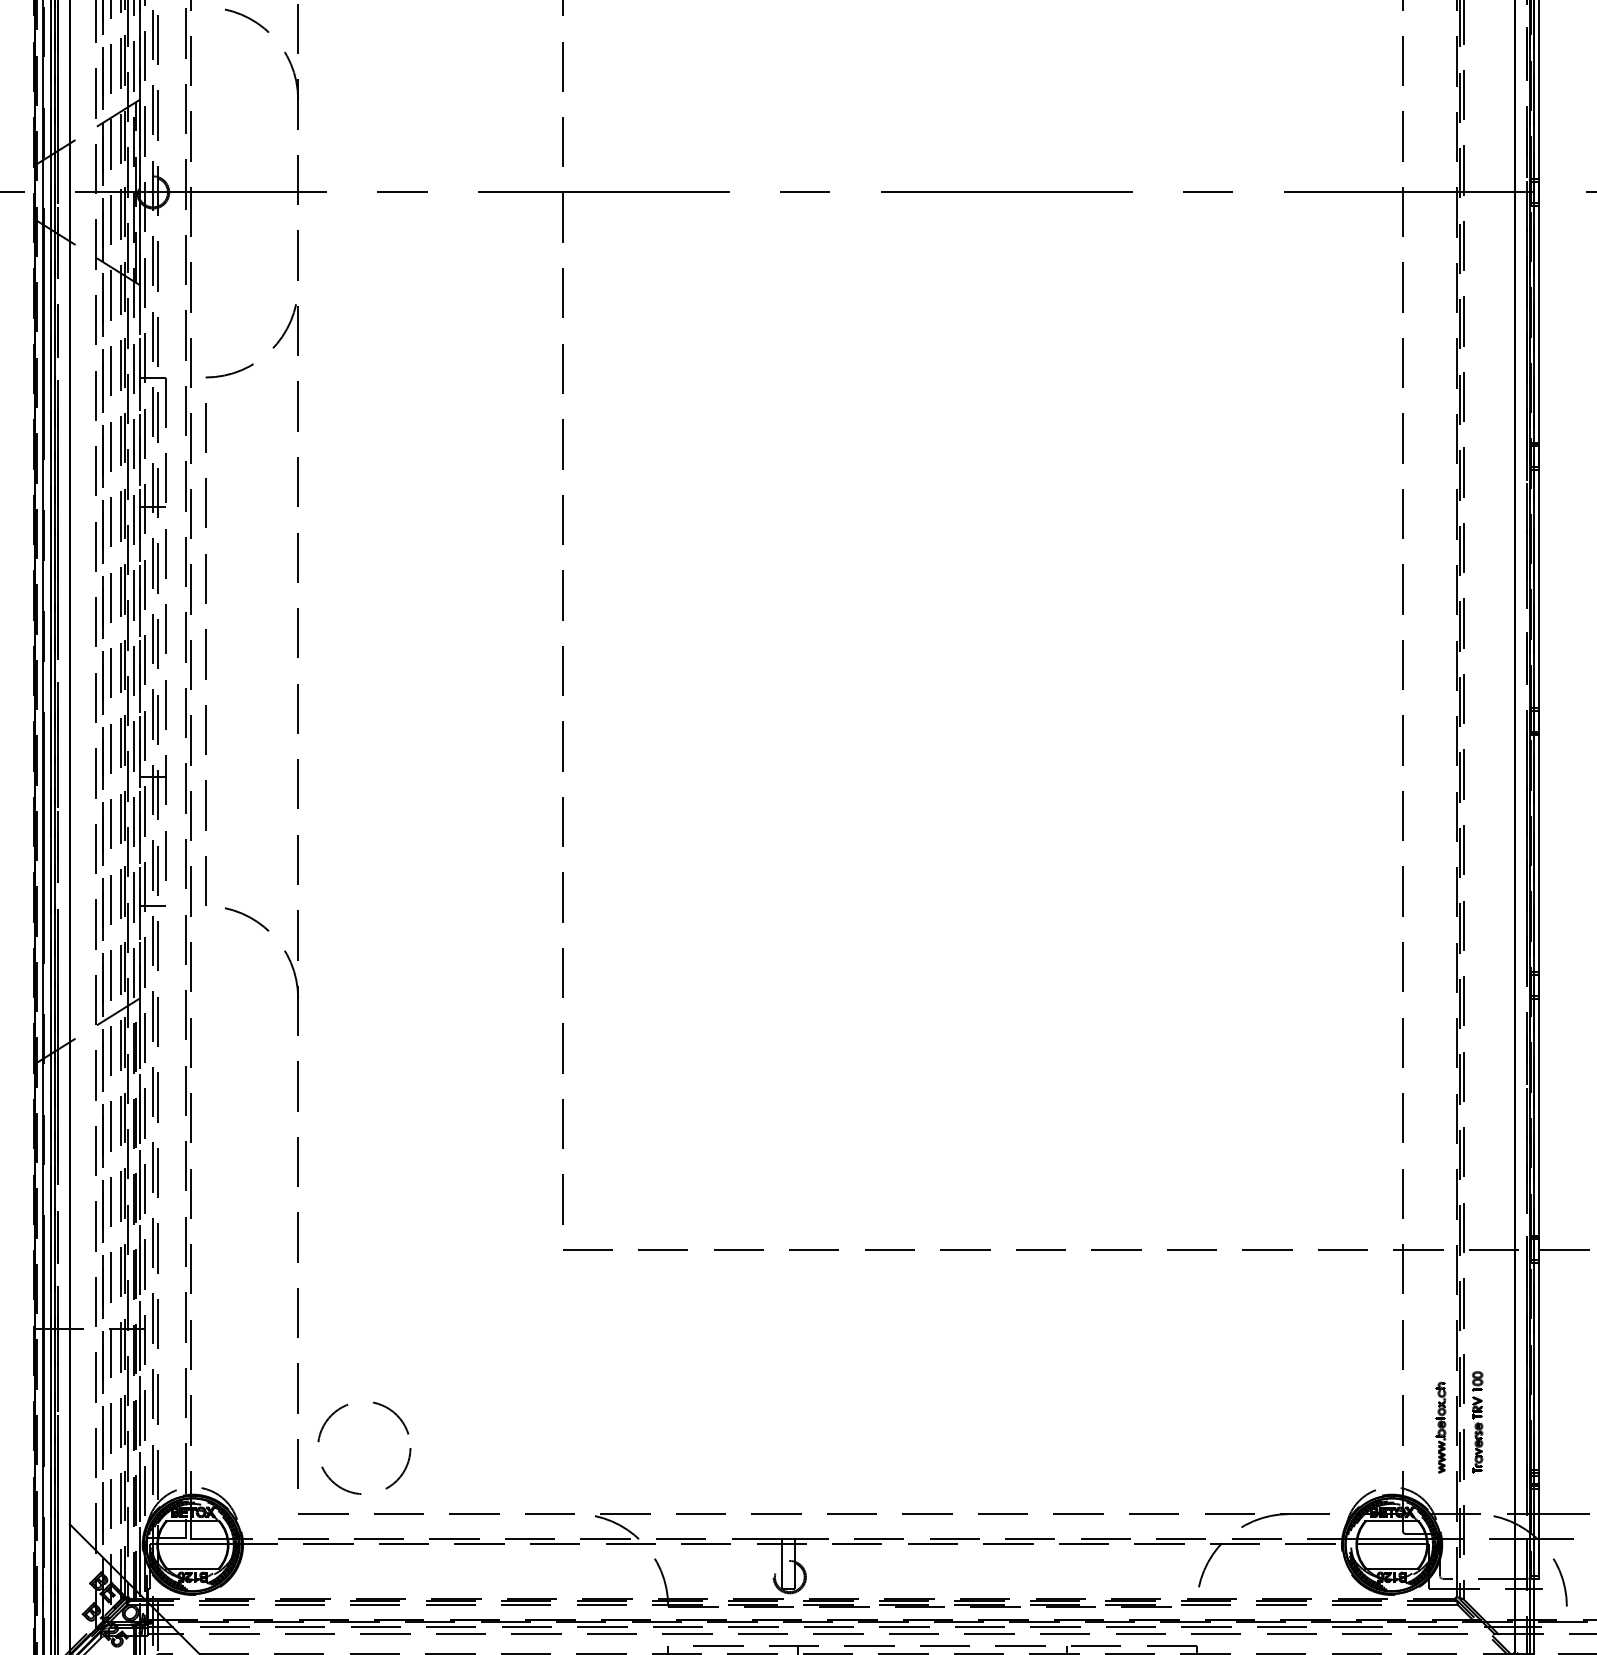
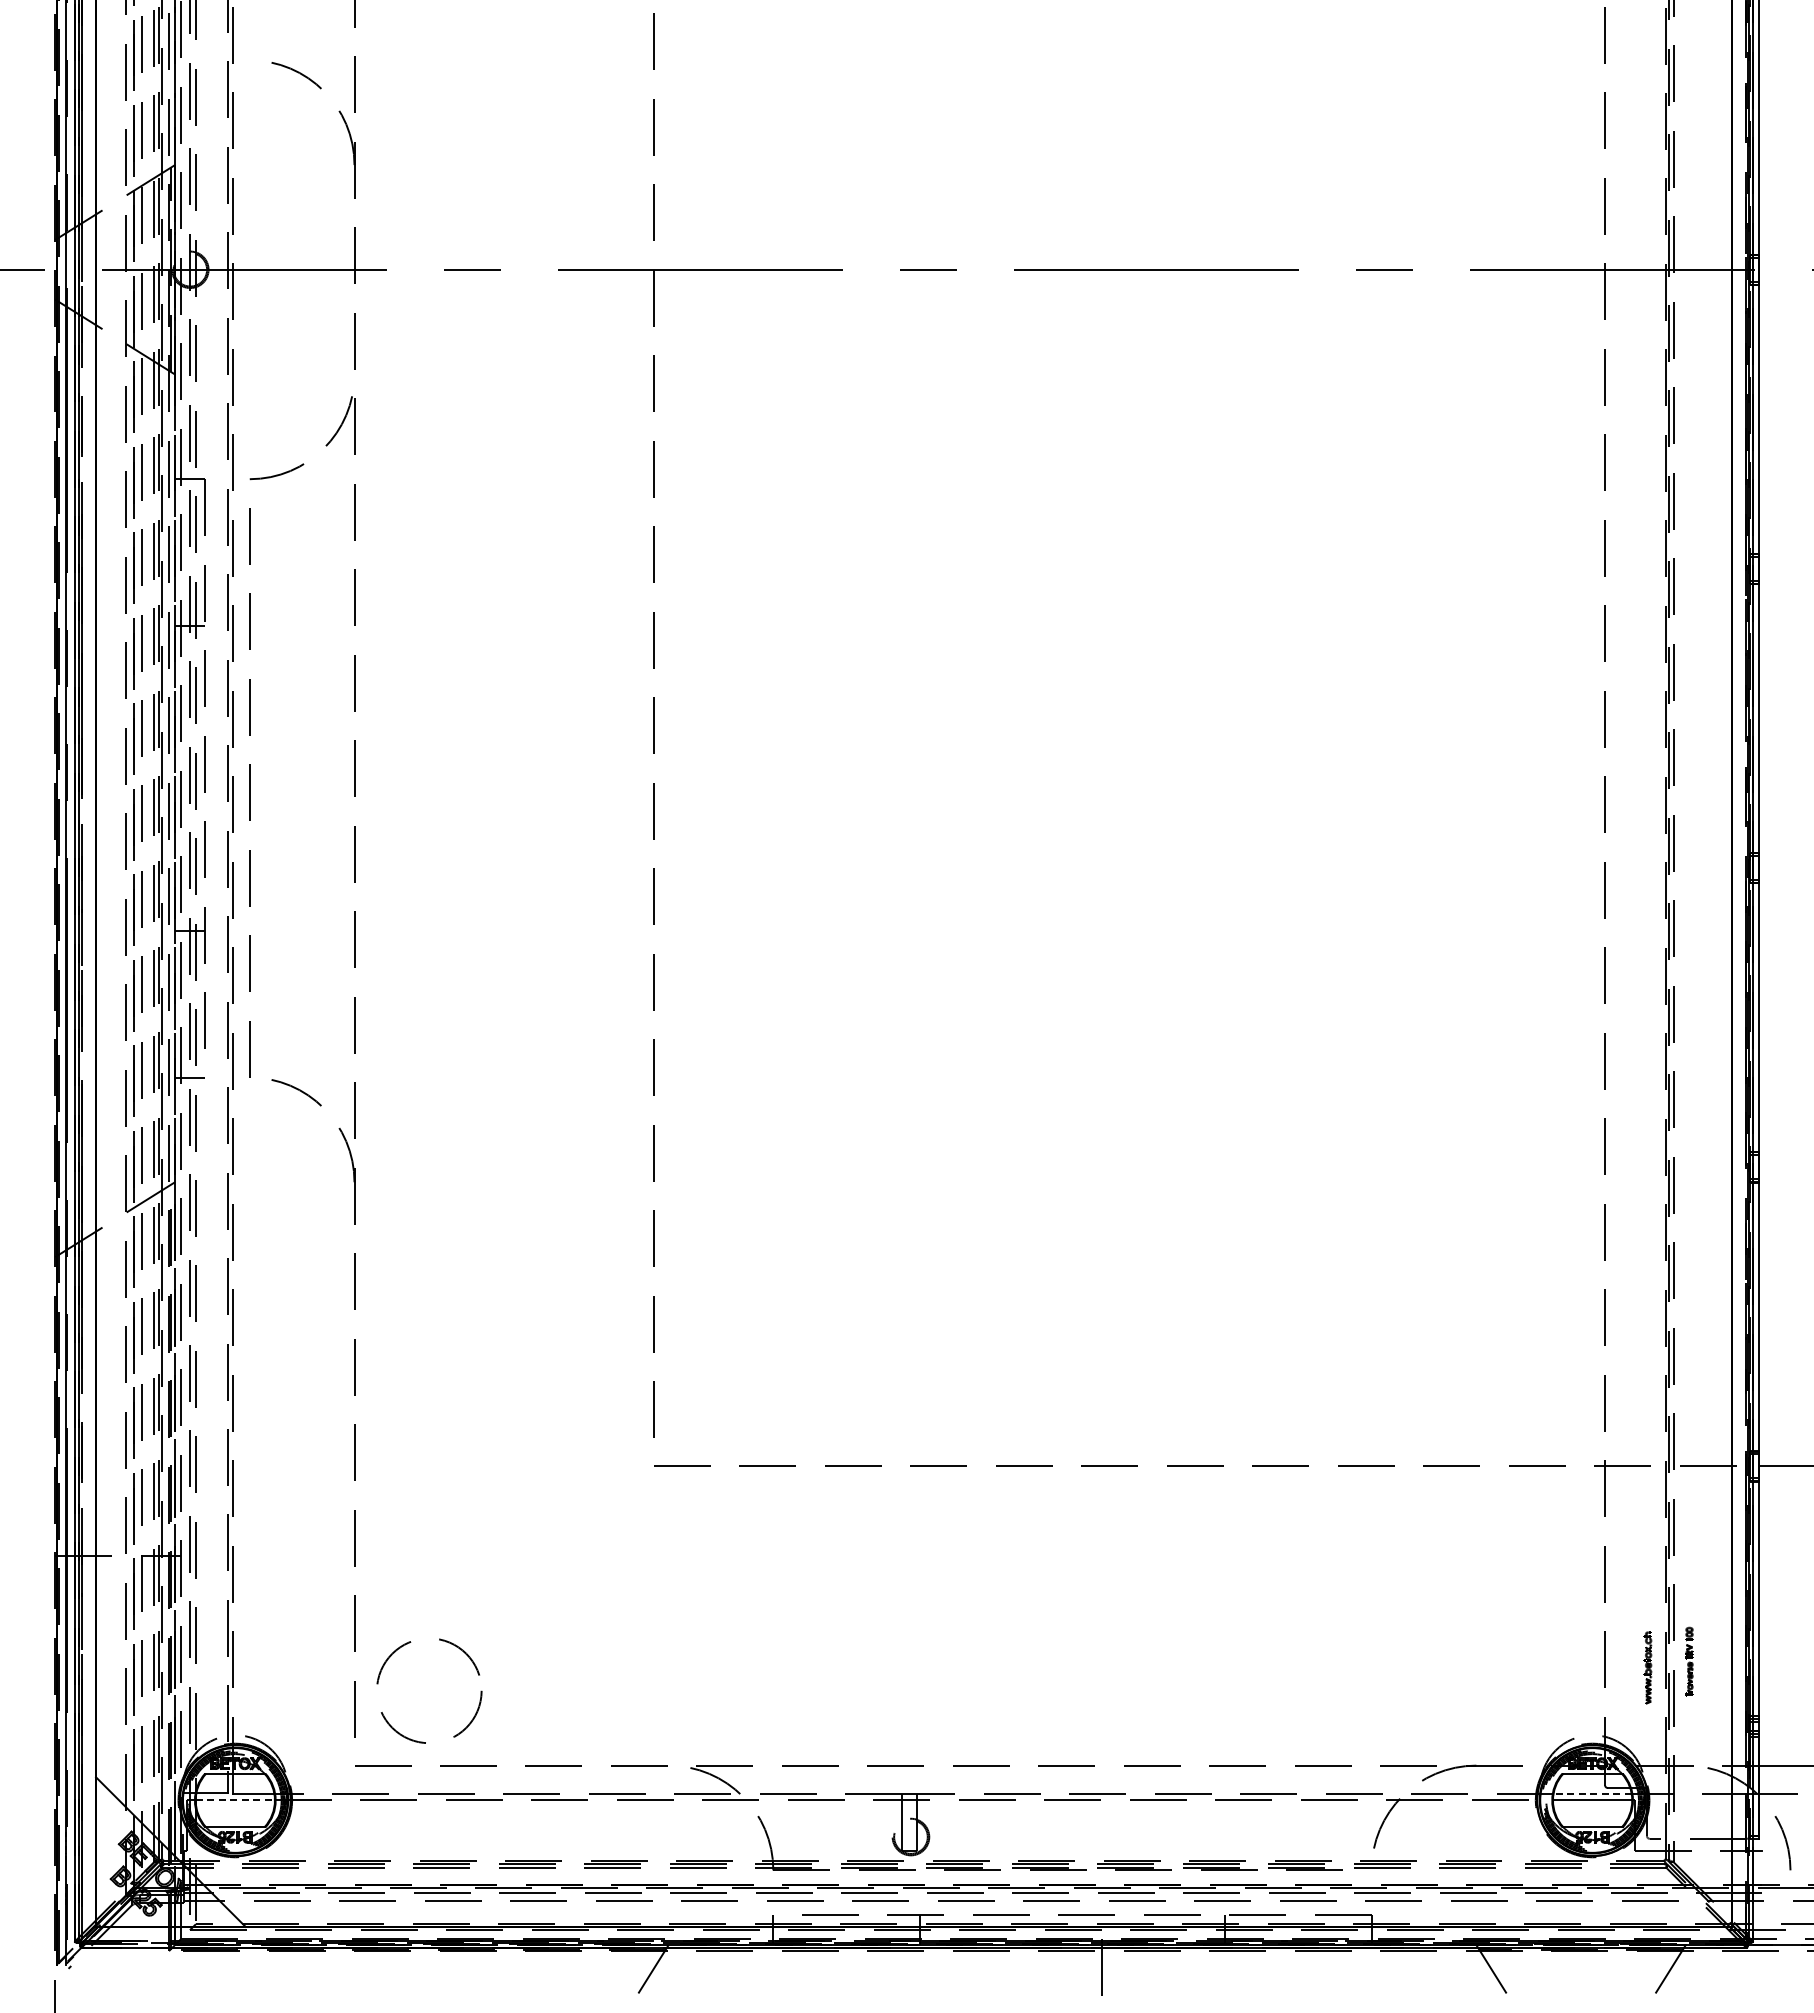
part: (1477, 1422) -> (1689, 1661), size x0.6
part: (1440, 1427) -> (1647, 1667), size x0.7
line: (1391, 1539) -> (1592, 1794), solid -> dashed
line: (193, 1543) -> (235, 1799), solid -> dashed

